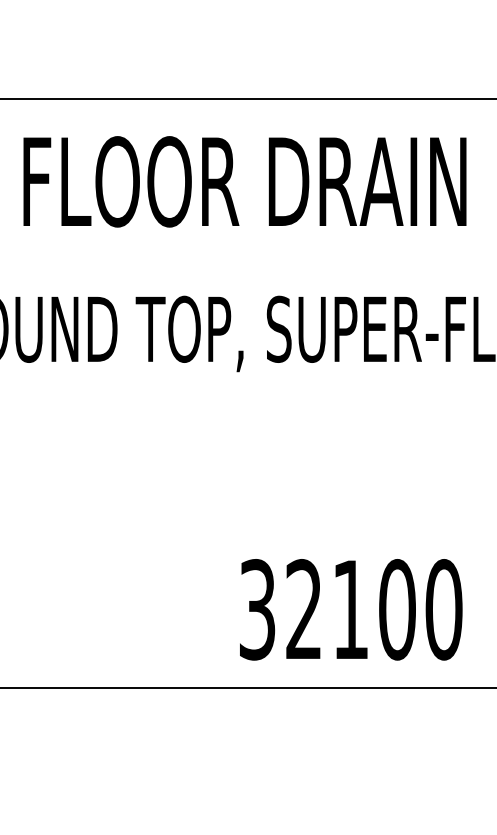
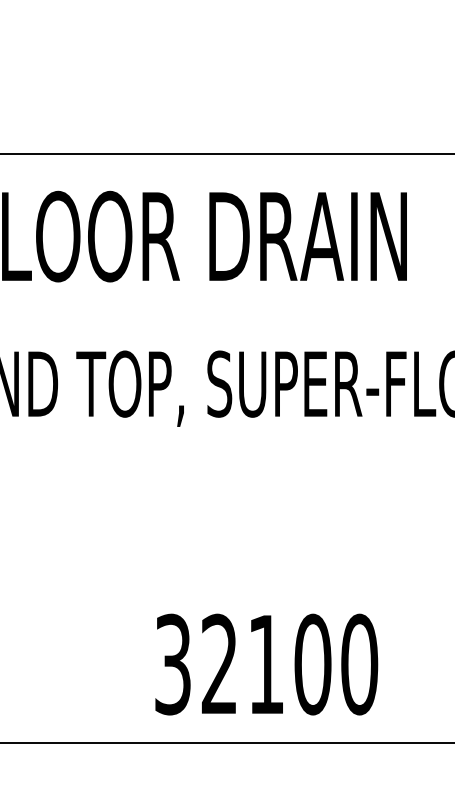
text: (351, 609) -> (267, 664), moved

